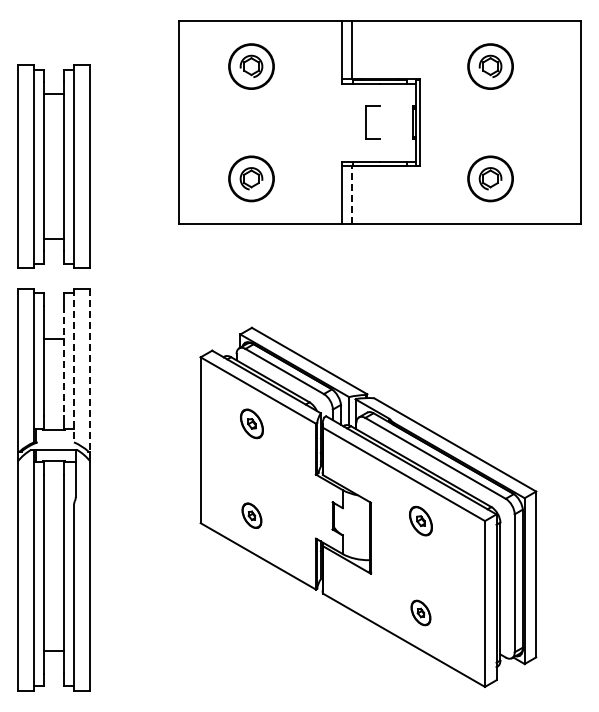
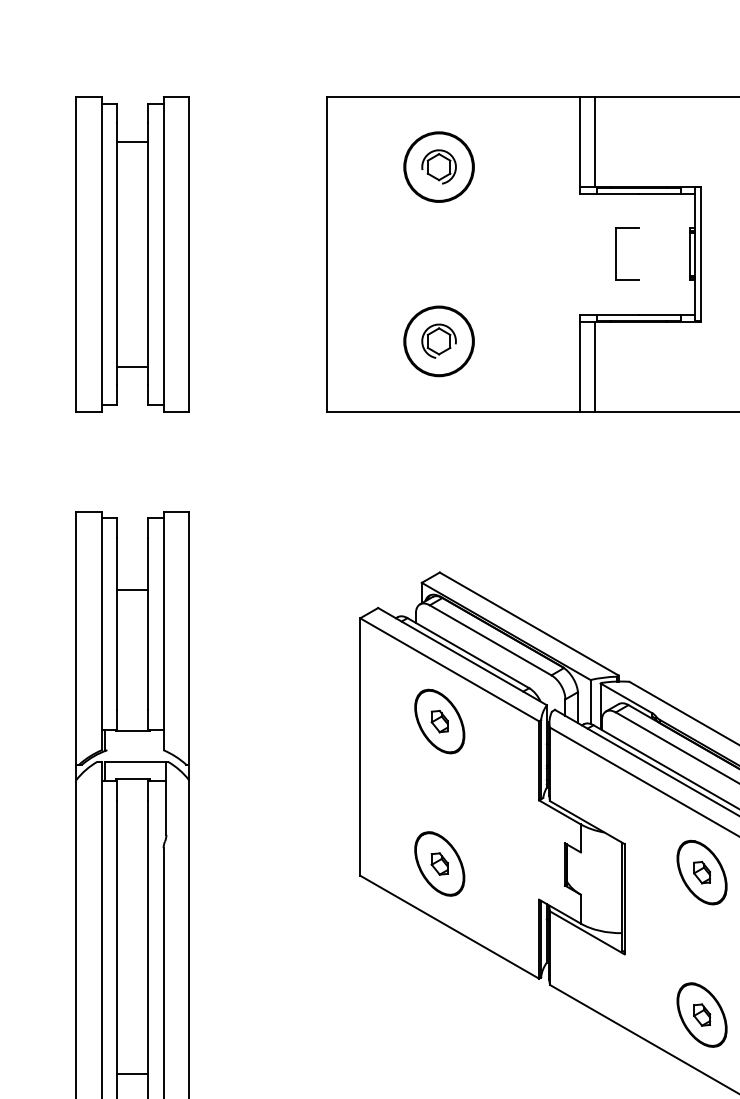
part: (53, 166) -> (131, 253), moved
line: (351, 195) -> (594, 367), dashed -> solid
line: (64, 361) -> (148, 624), dashed -> solid
line: (73, 365) -> (162, 630), dashed -> solid
line: (90, 370) -> (189, 638), dashed -> solid
part: (251, 423) -> (439, 721), size x1.43
part: (251, 515) -> (439, 863), size x1.67
part: (420, 520) -> (701, 871), size x1.43
part: (420, 612) -> (701, 1014), size x1.67

